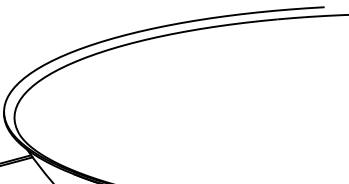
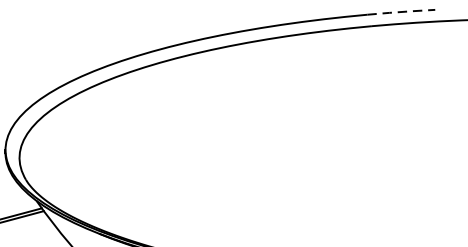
line: (299, 8) -> (401, 11), solid -> dashed

